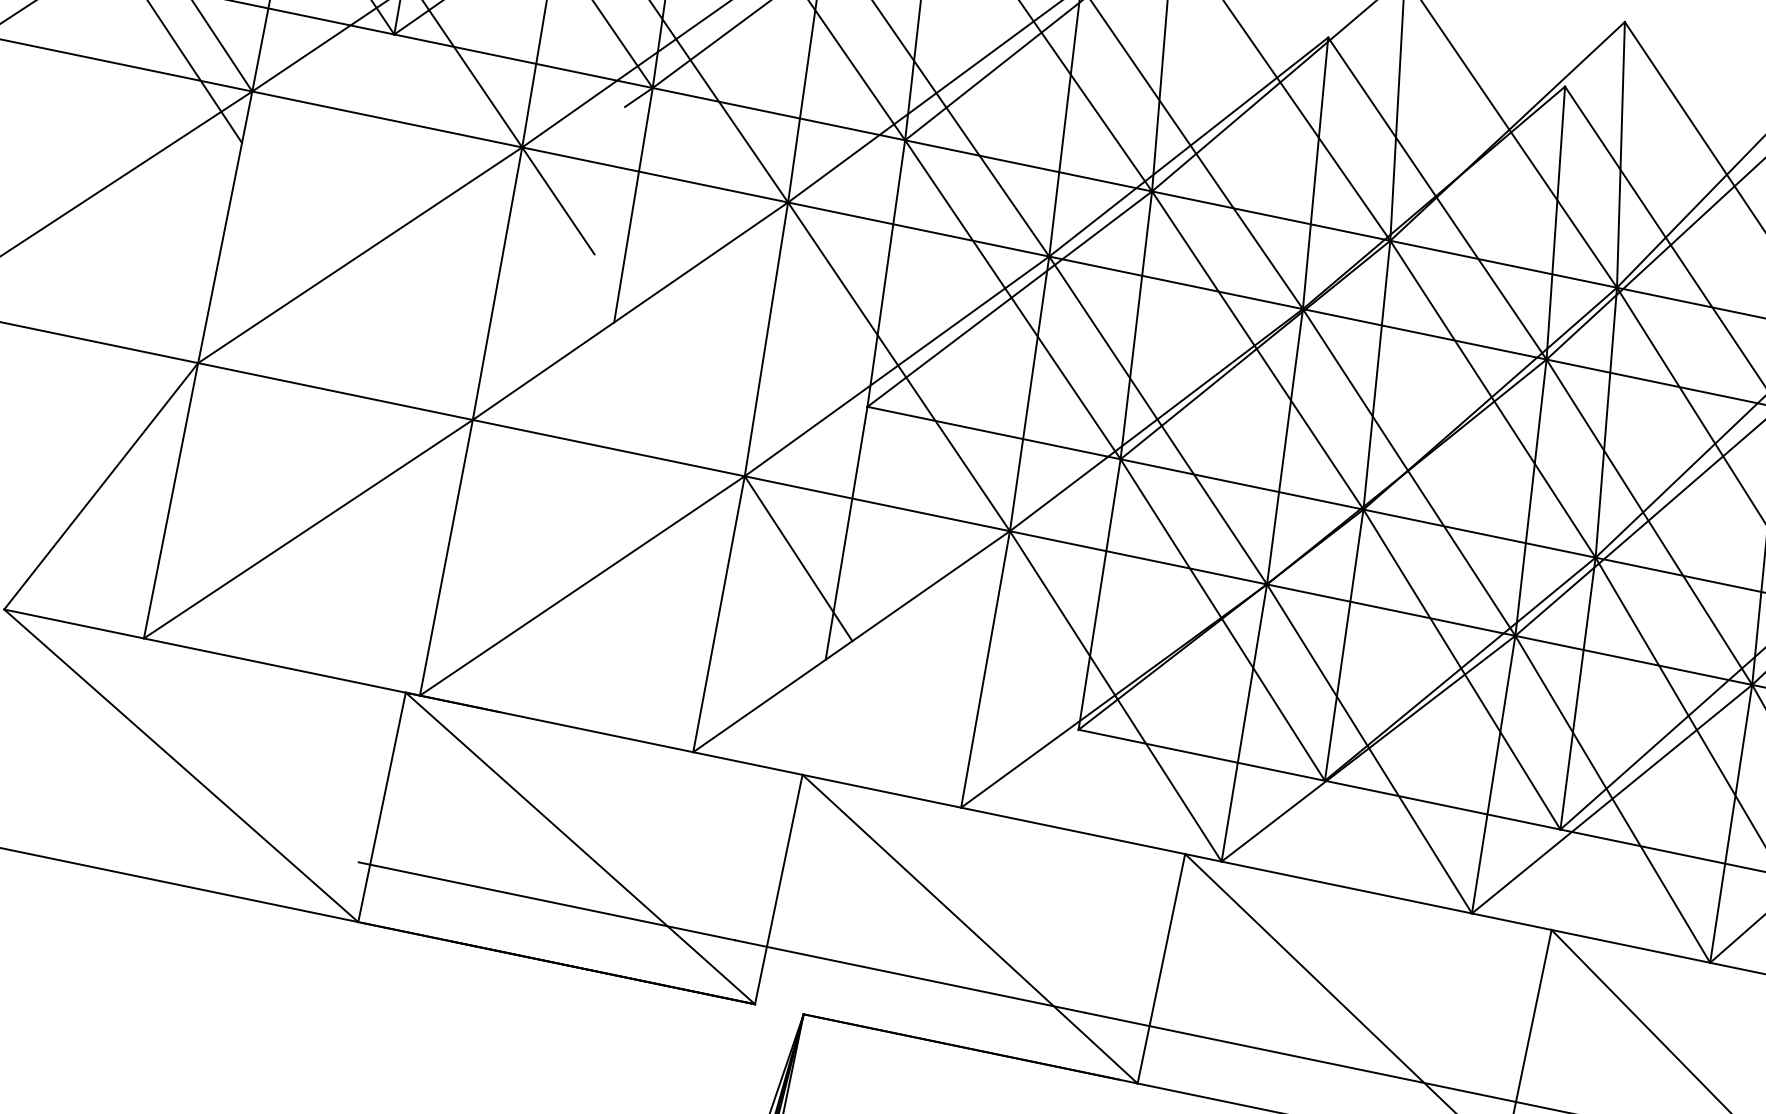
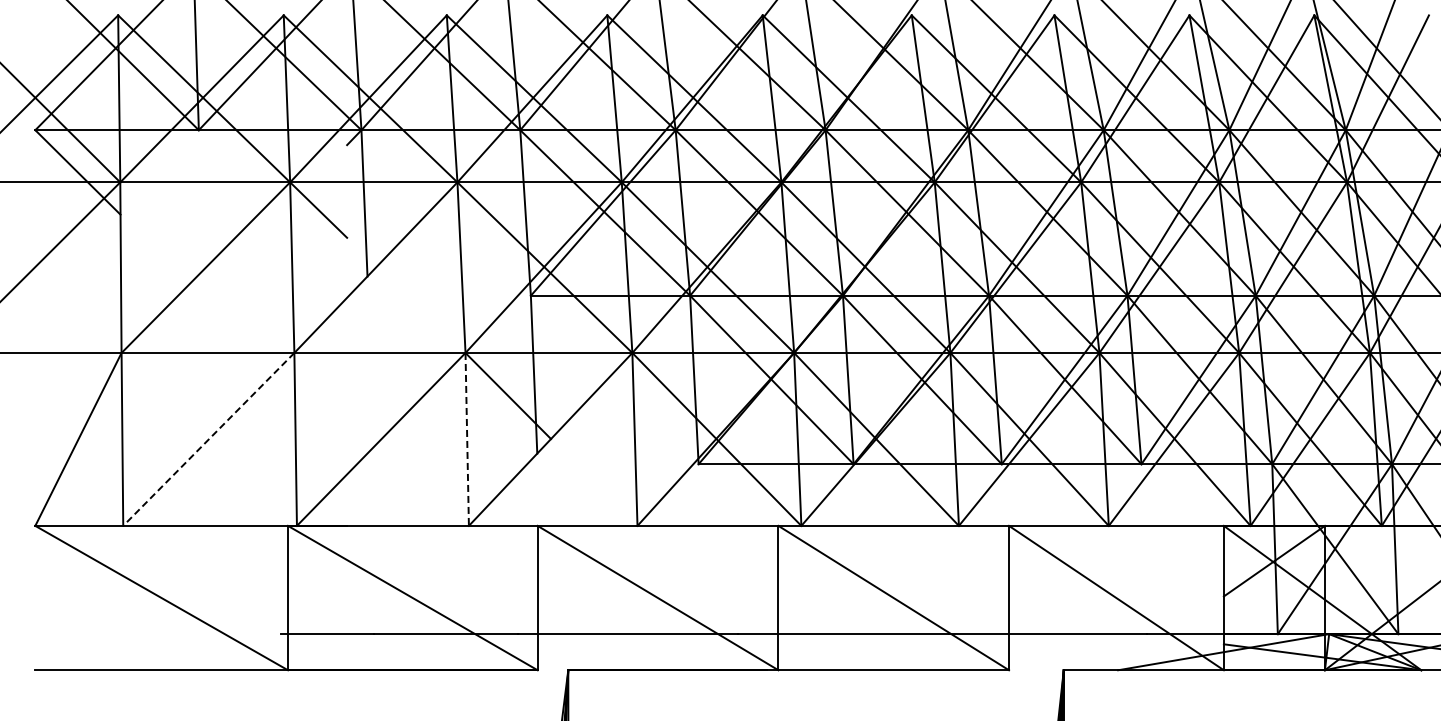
line: (307, 529) -> (208, 439), solid -> dashed
line: (719, 614) -> (467, 439), solid -> dashed

